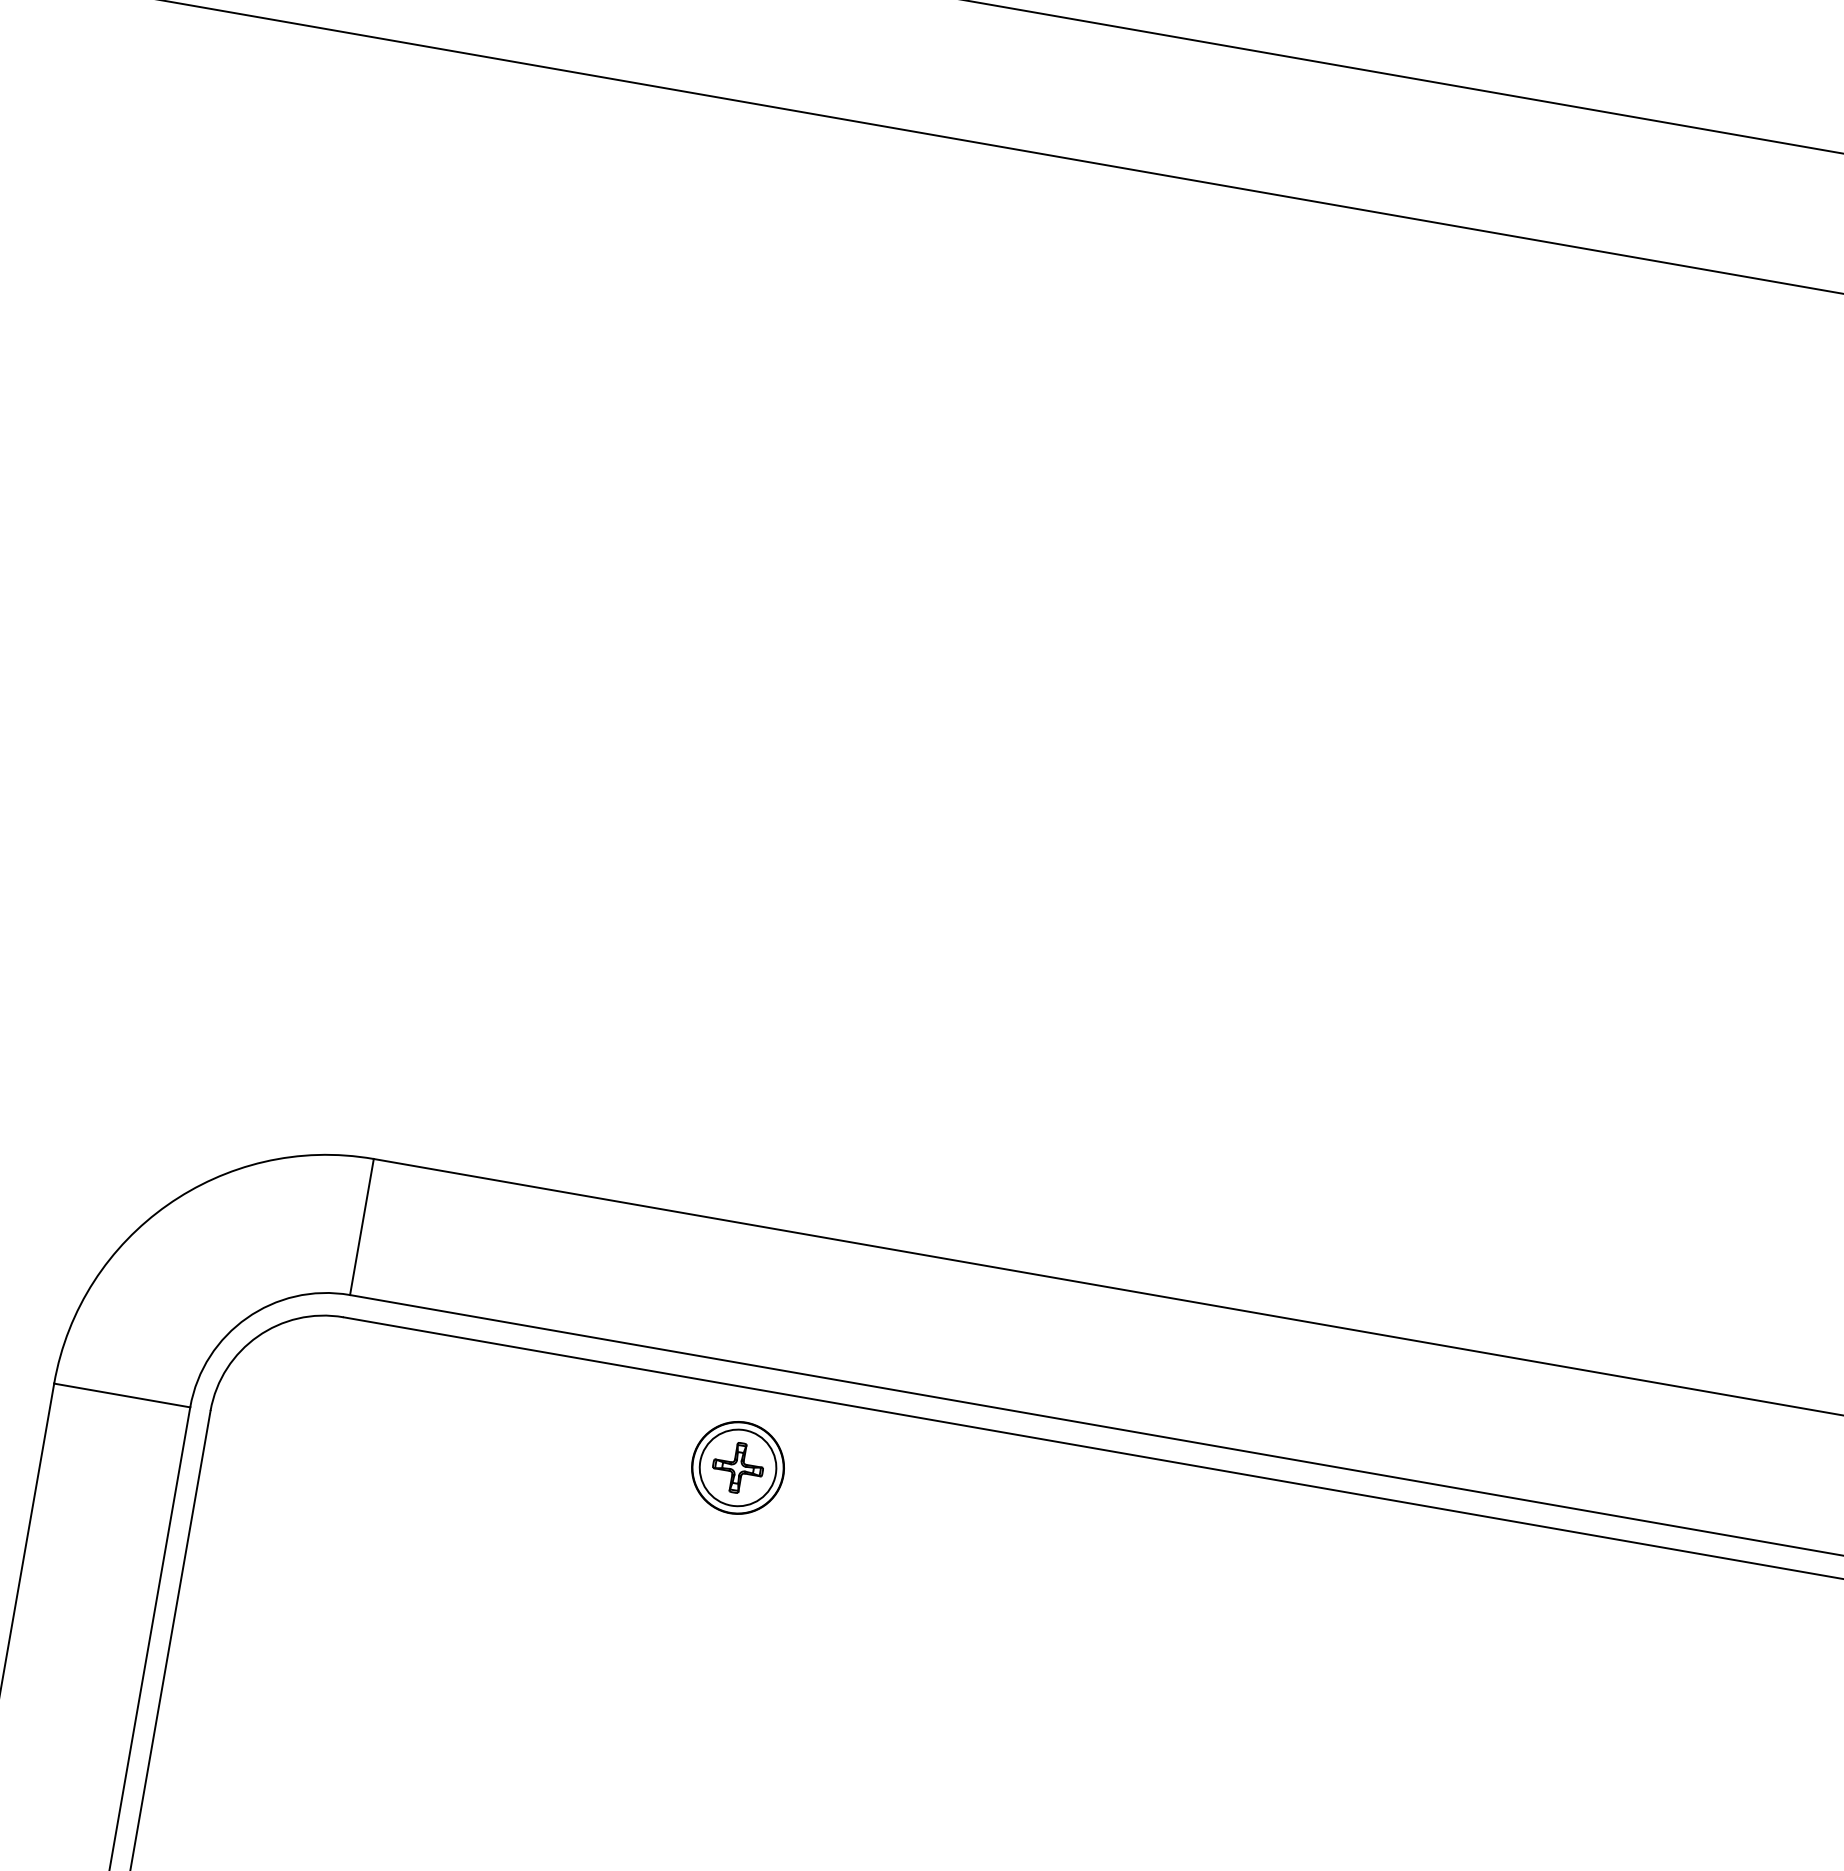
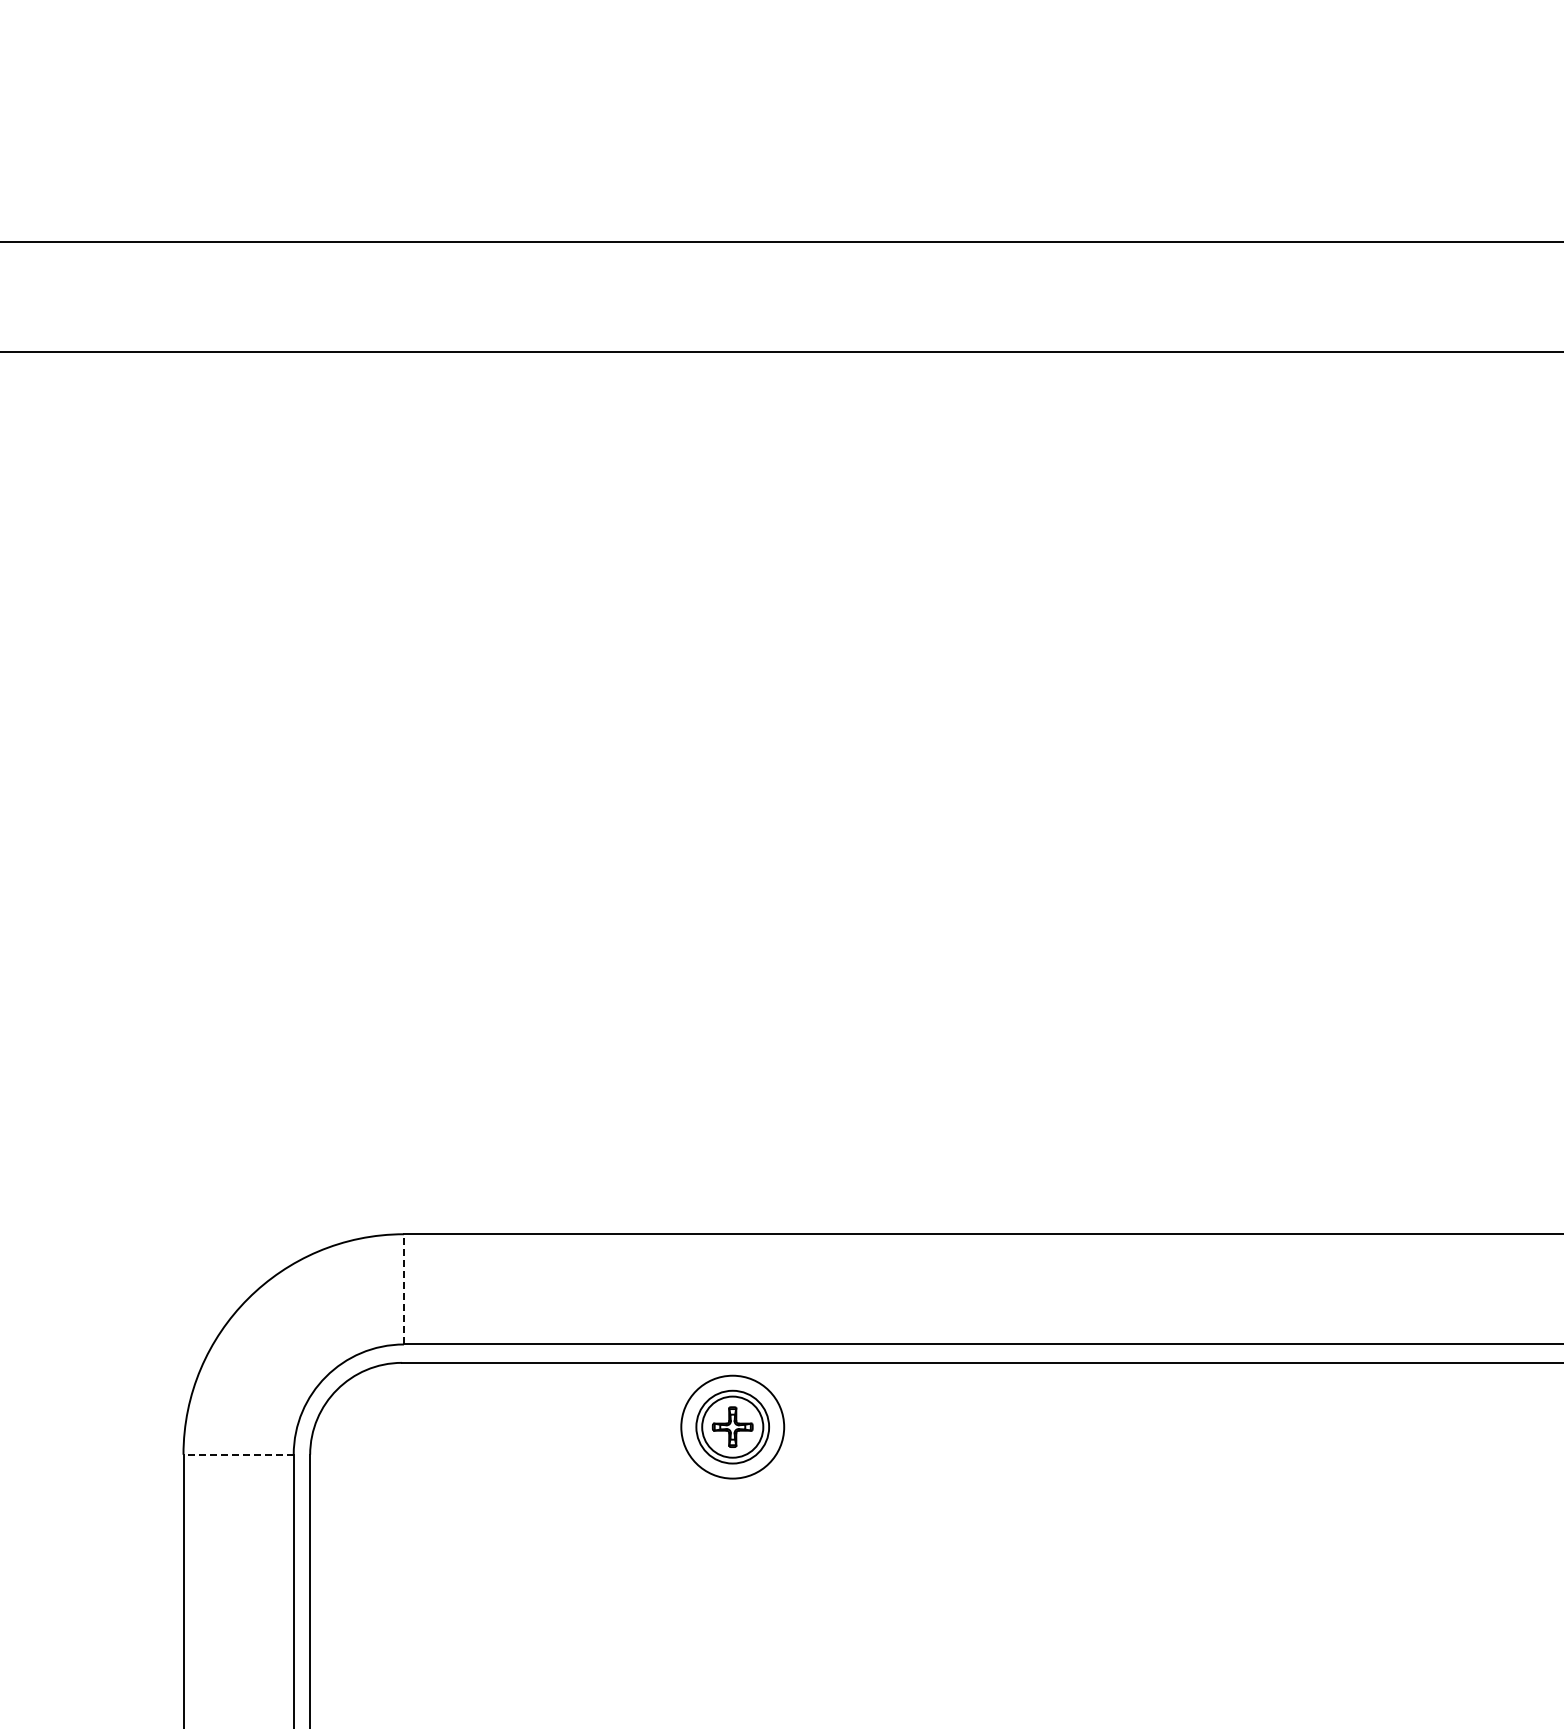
line: (361, 1225) -> (403, 1288), solid -> dashed
line: (122, 1395) -> (238, 1454), solid -> dashed
circle: (737, 1467) -> (732, 1426), size x1.4

